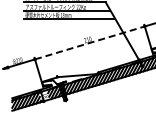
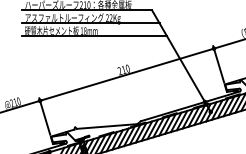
line: (90, 42) -> (127, 74), dashed -> solid

